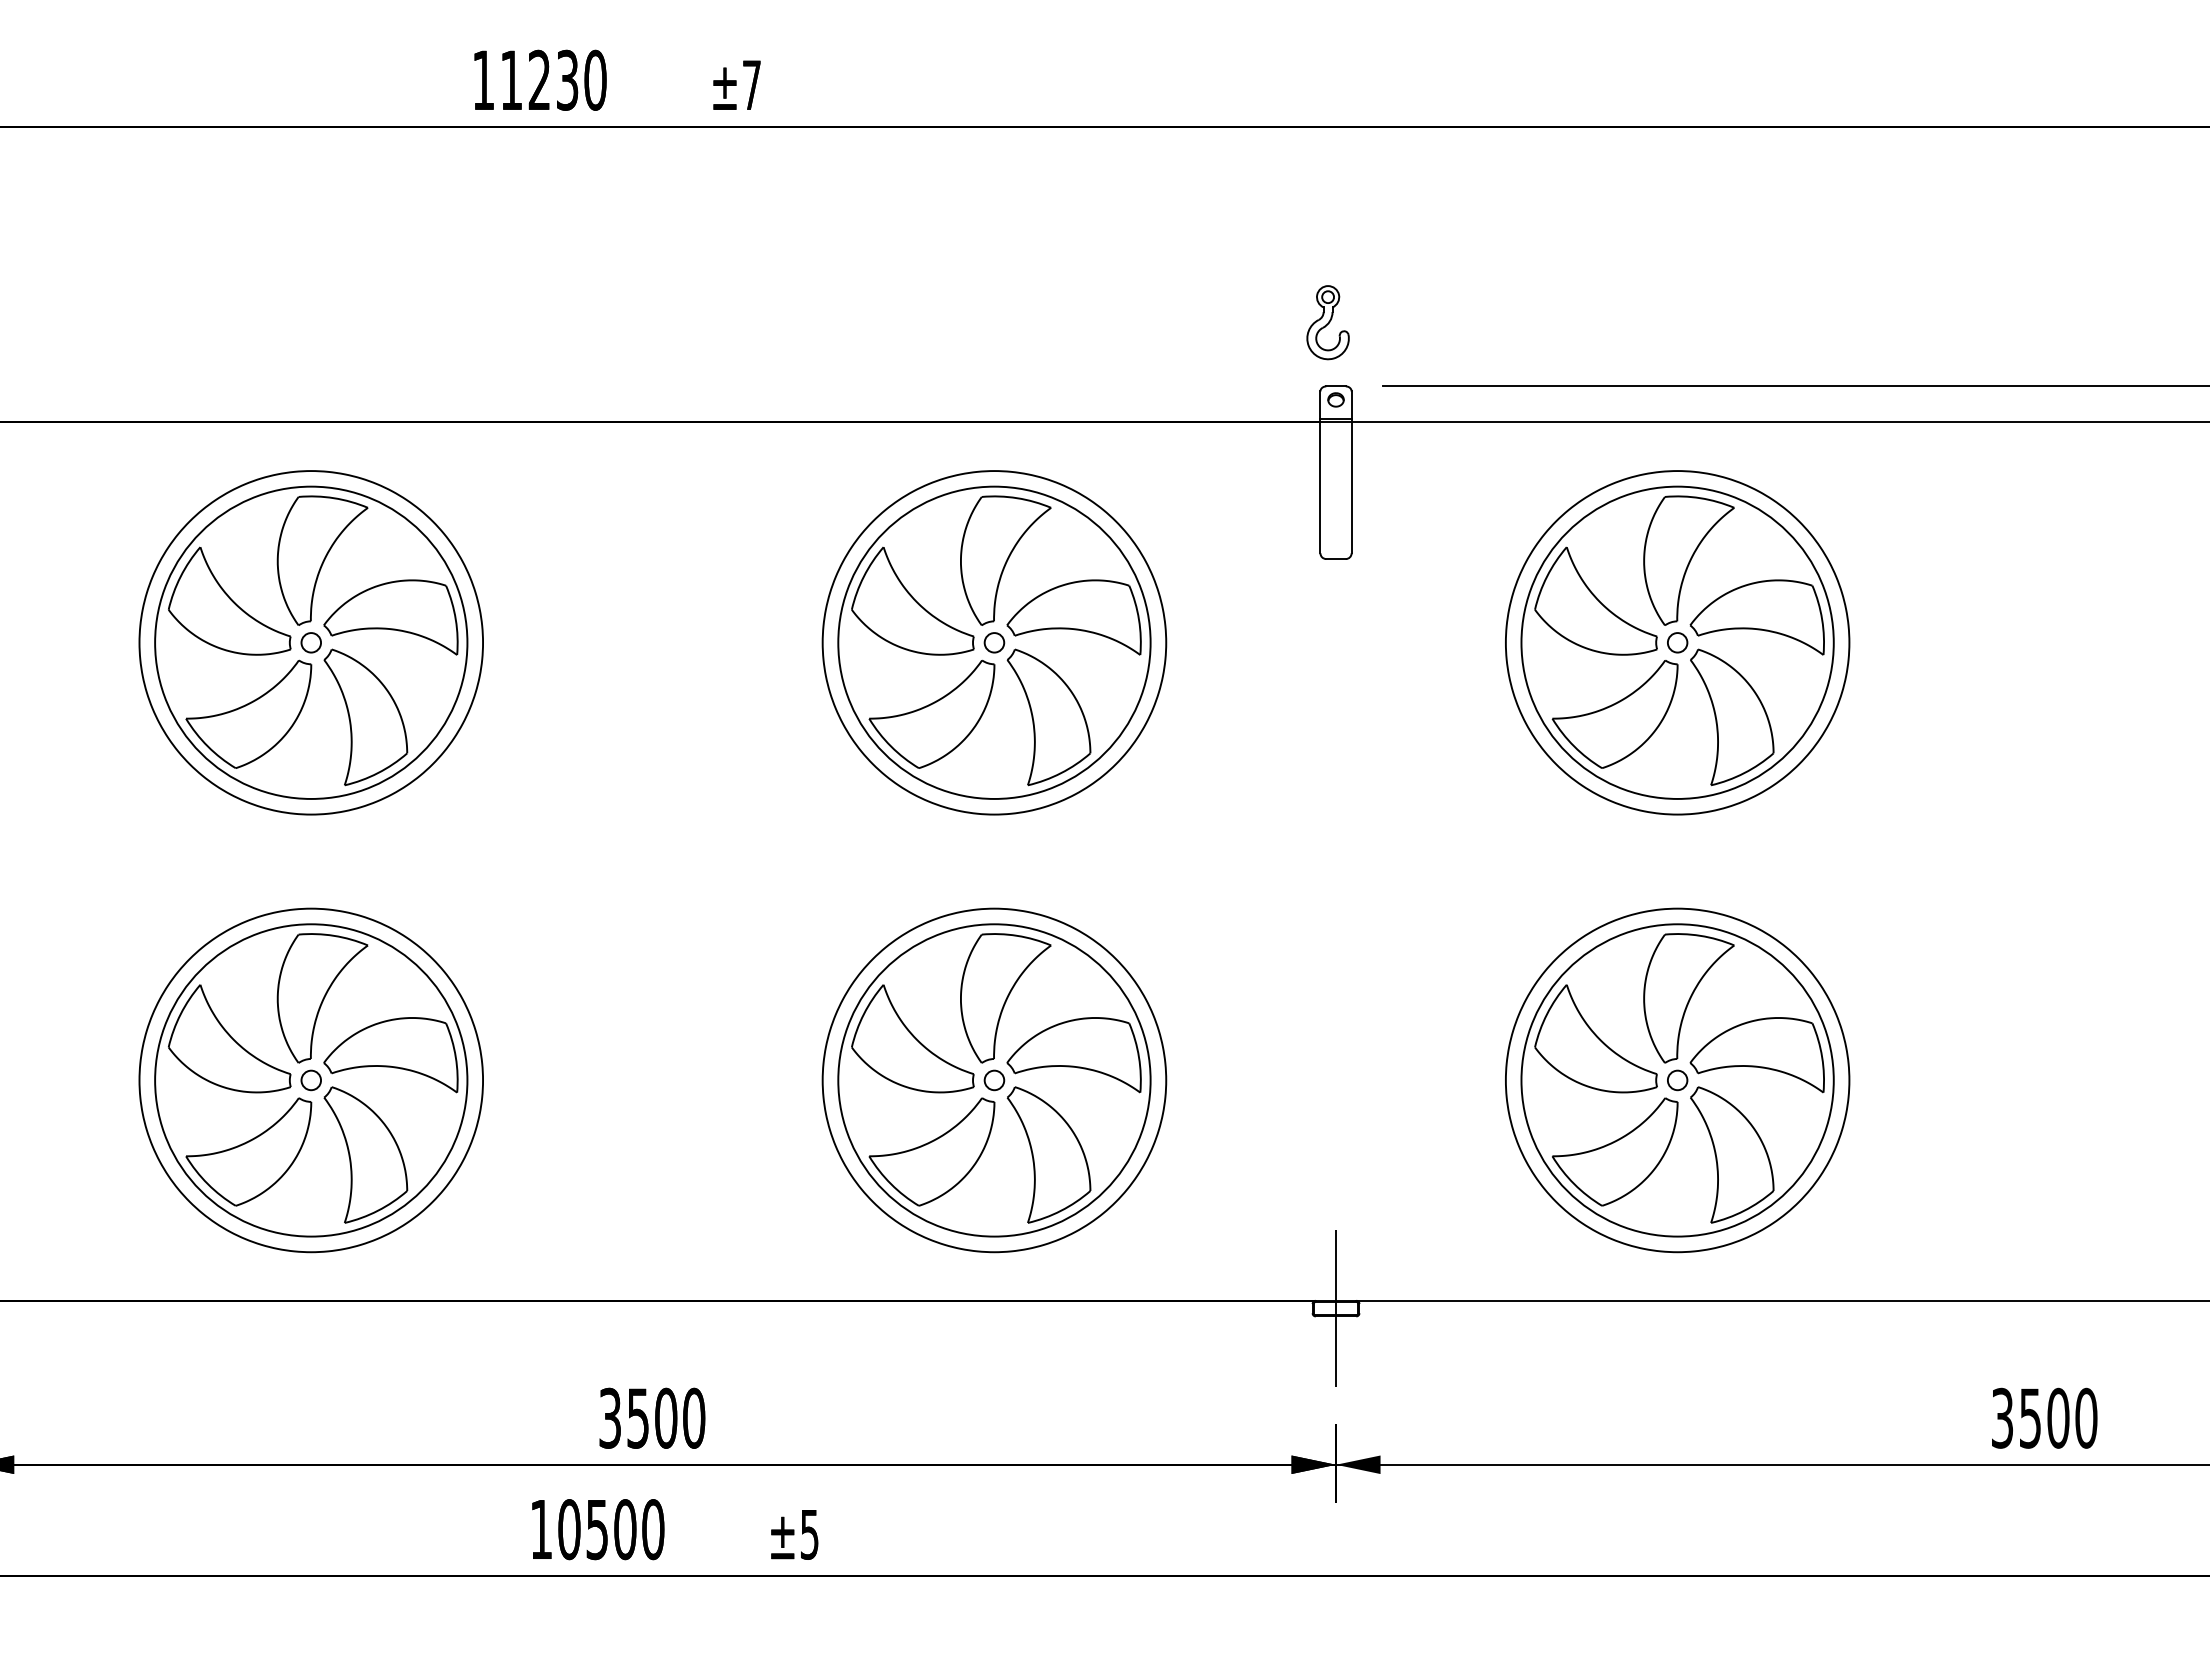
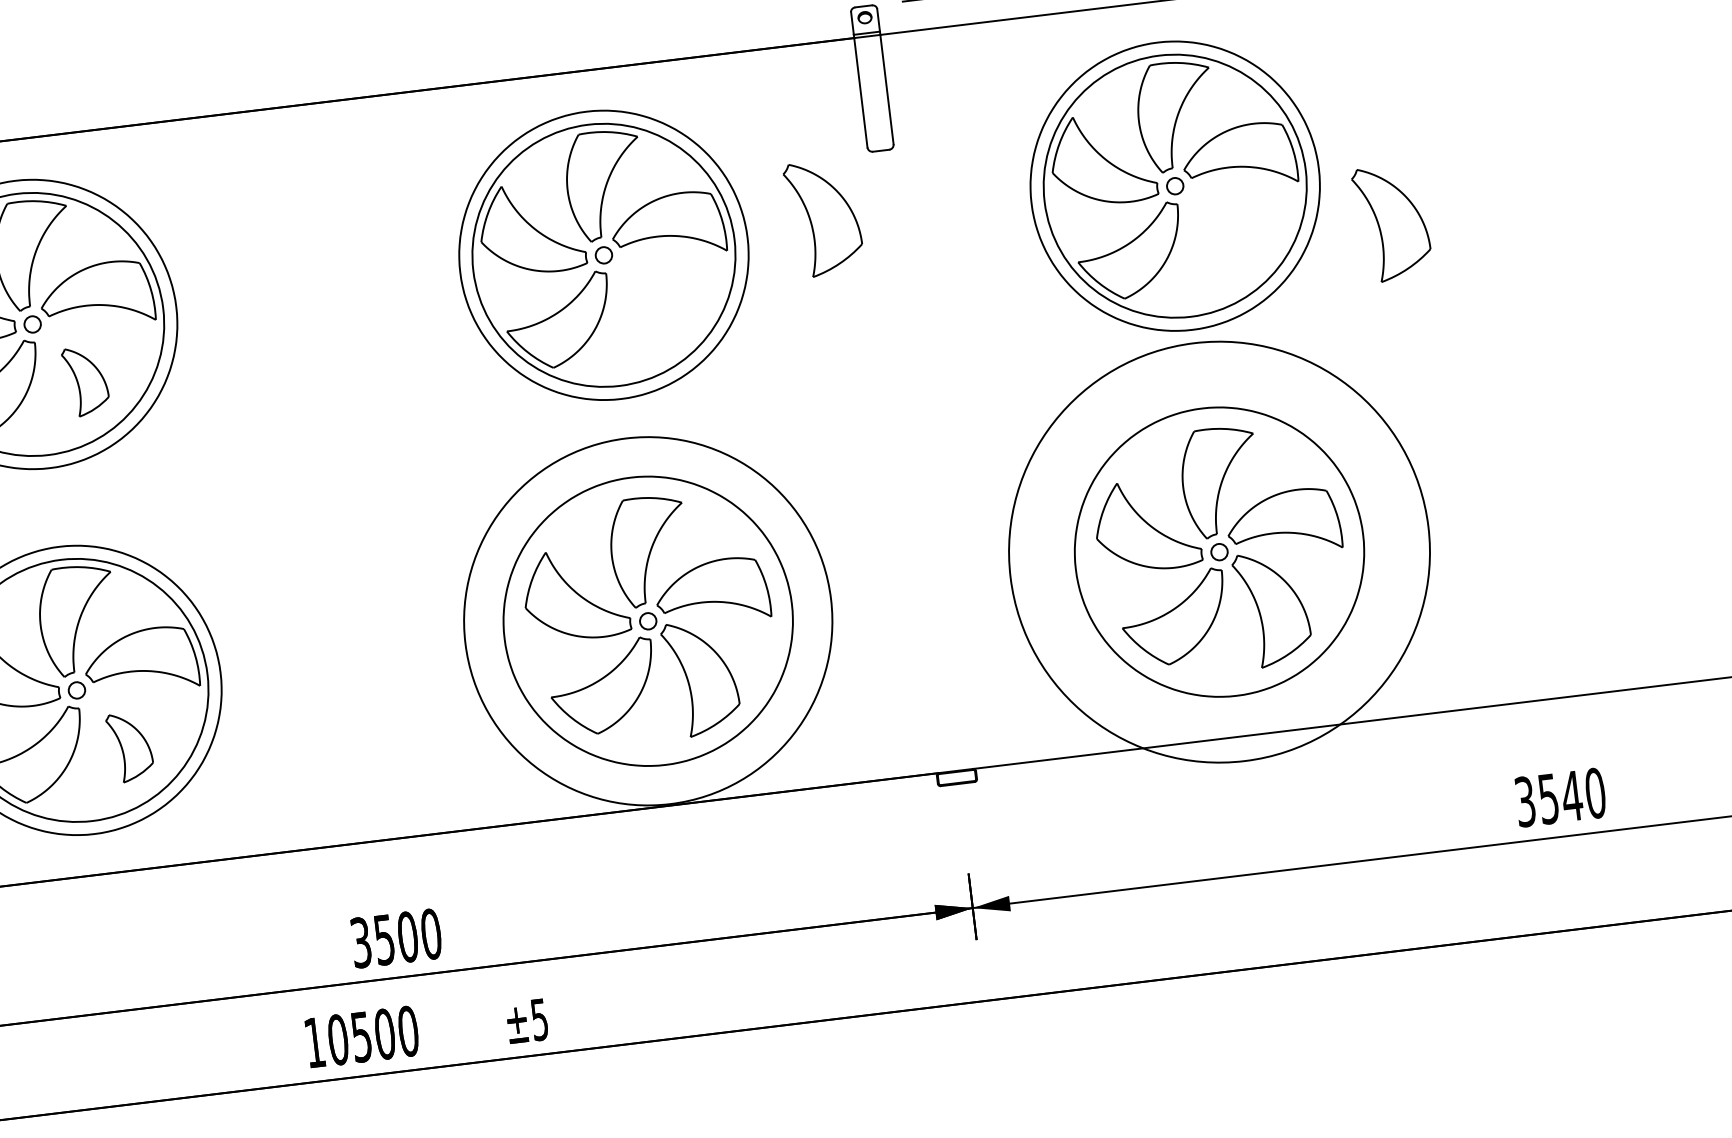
part: (365, 717) -> (85, 381), size x0.6
part: (1048, 717) -> (823, 218), moved
part: (1732, 717) -> (1392, 223), moved
circle: (994, 1080) -> (648, 621), size x1.4
circle: (1677, 1080) -> (1219, 552), size x1.6
part: (365, 1154) -> (129, 746), size x0.6
line: (1336, 1308) -> (957, 777), removed
text: (2057, 1417) -> (1571, 795), 3500 -> 3540

